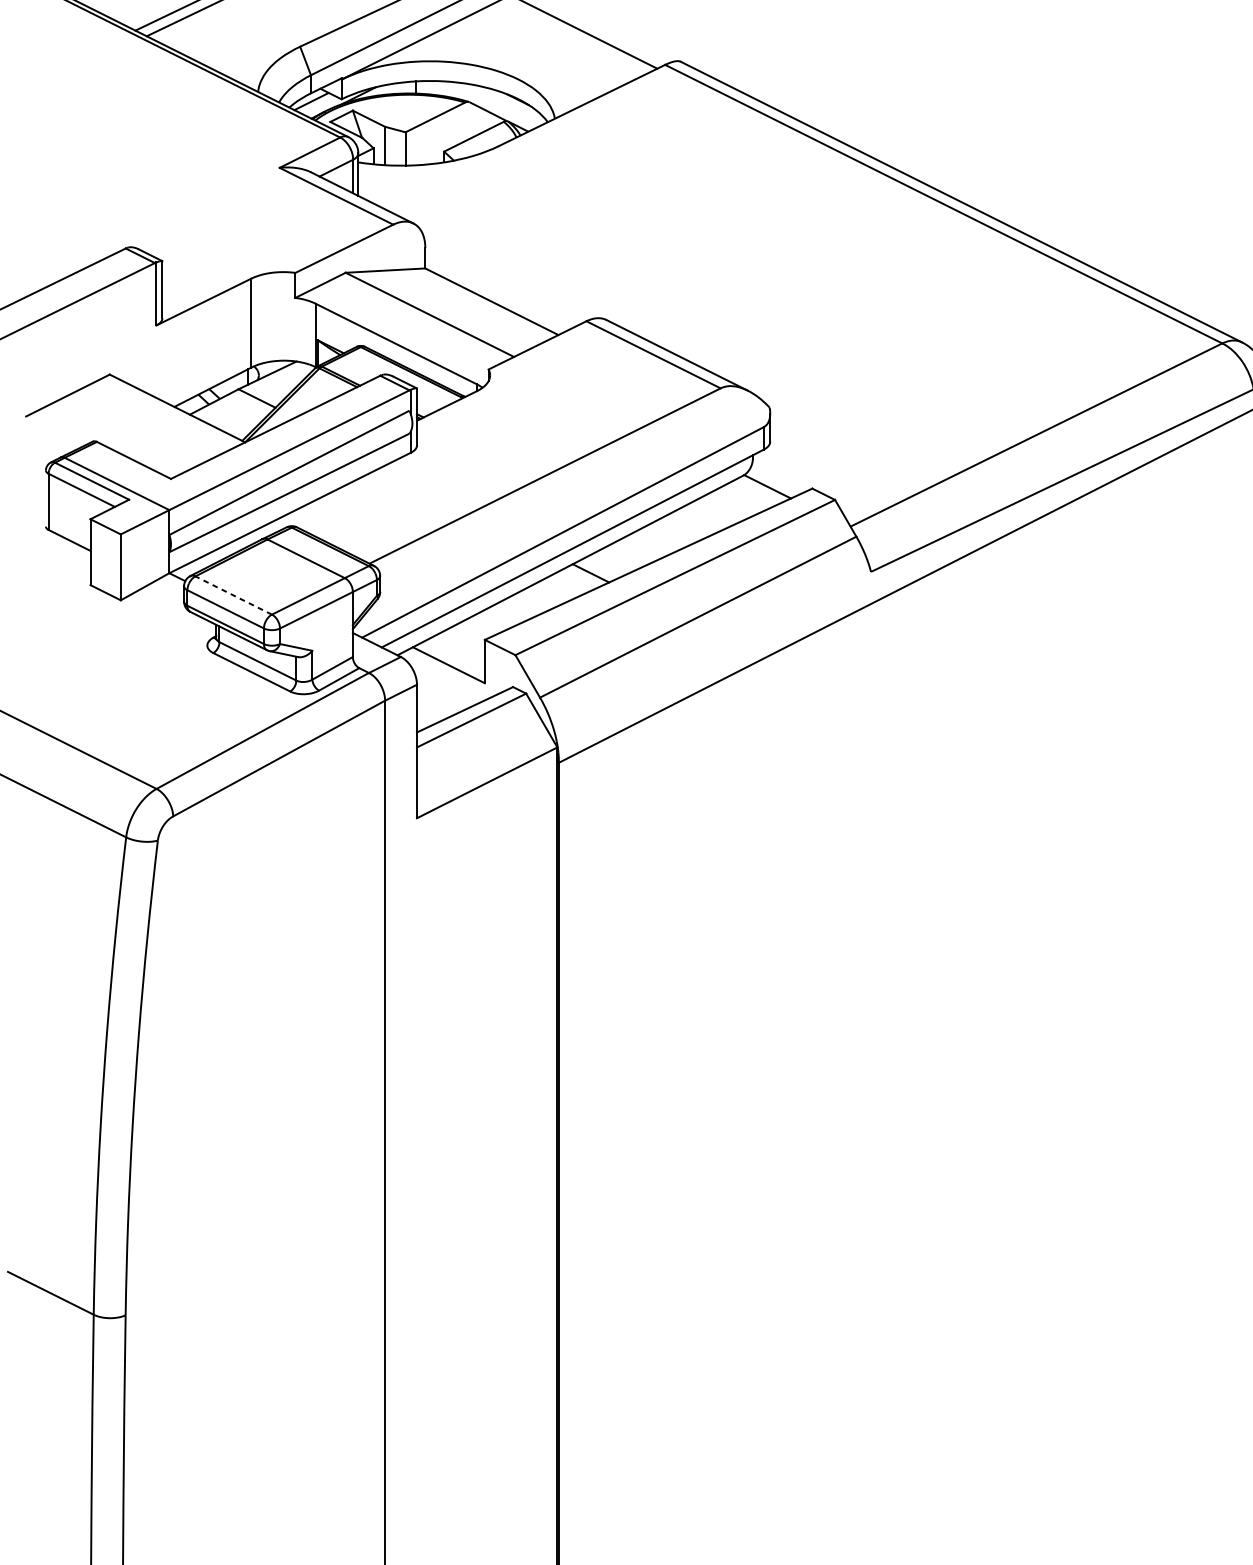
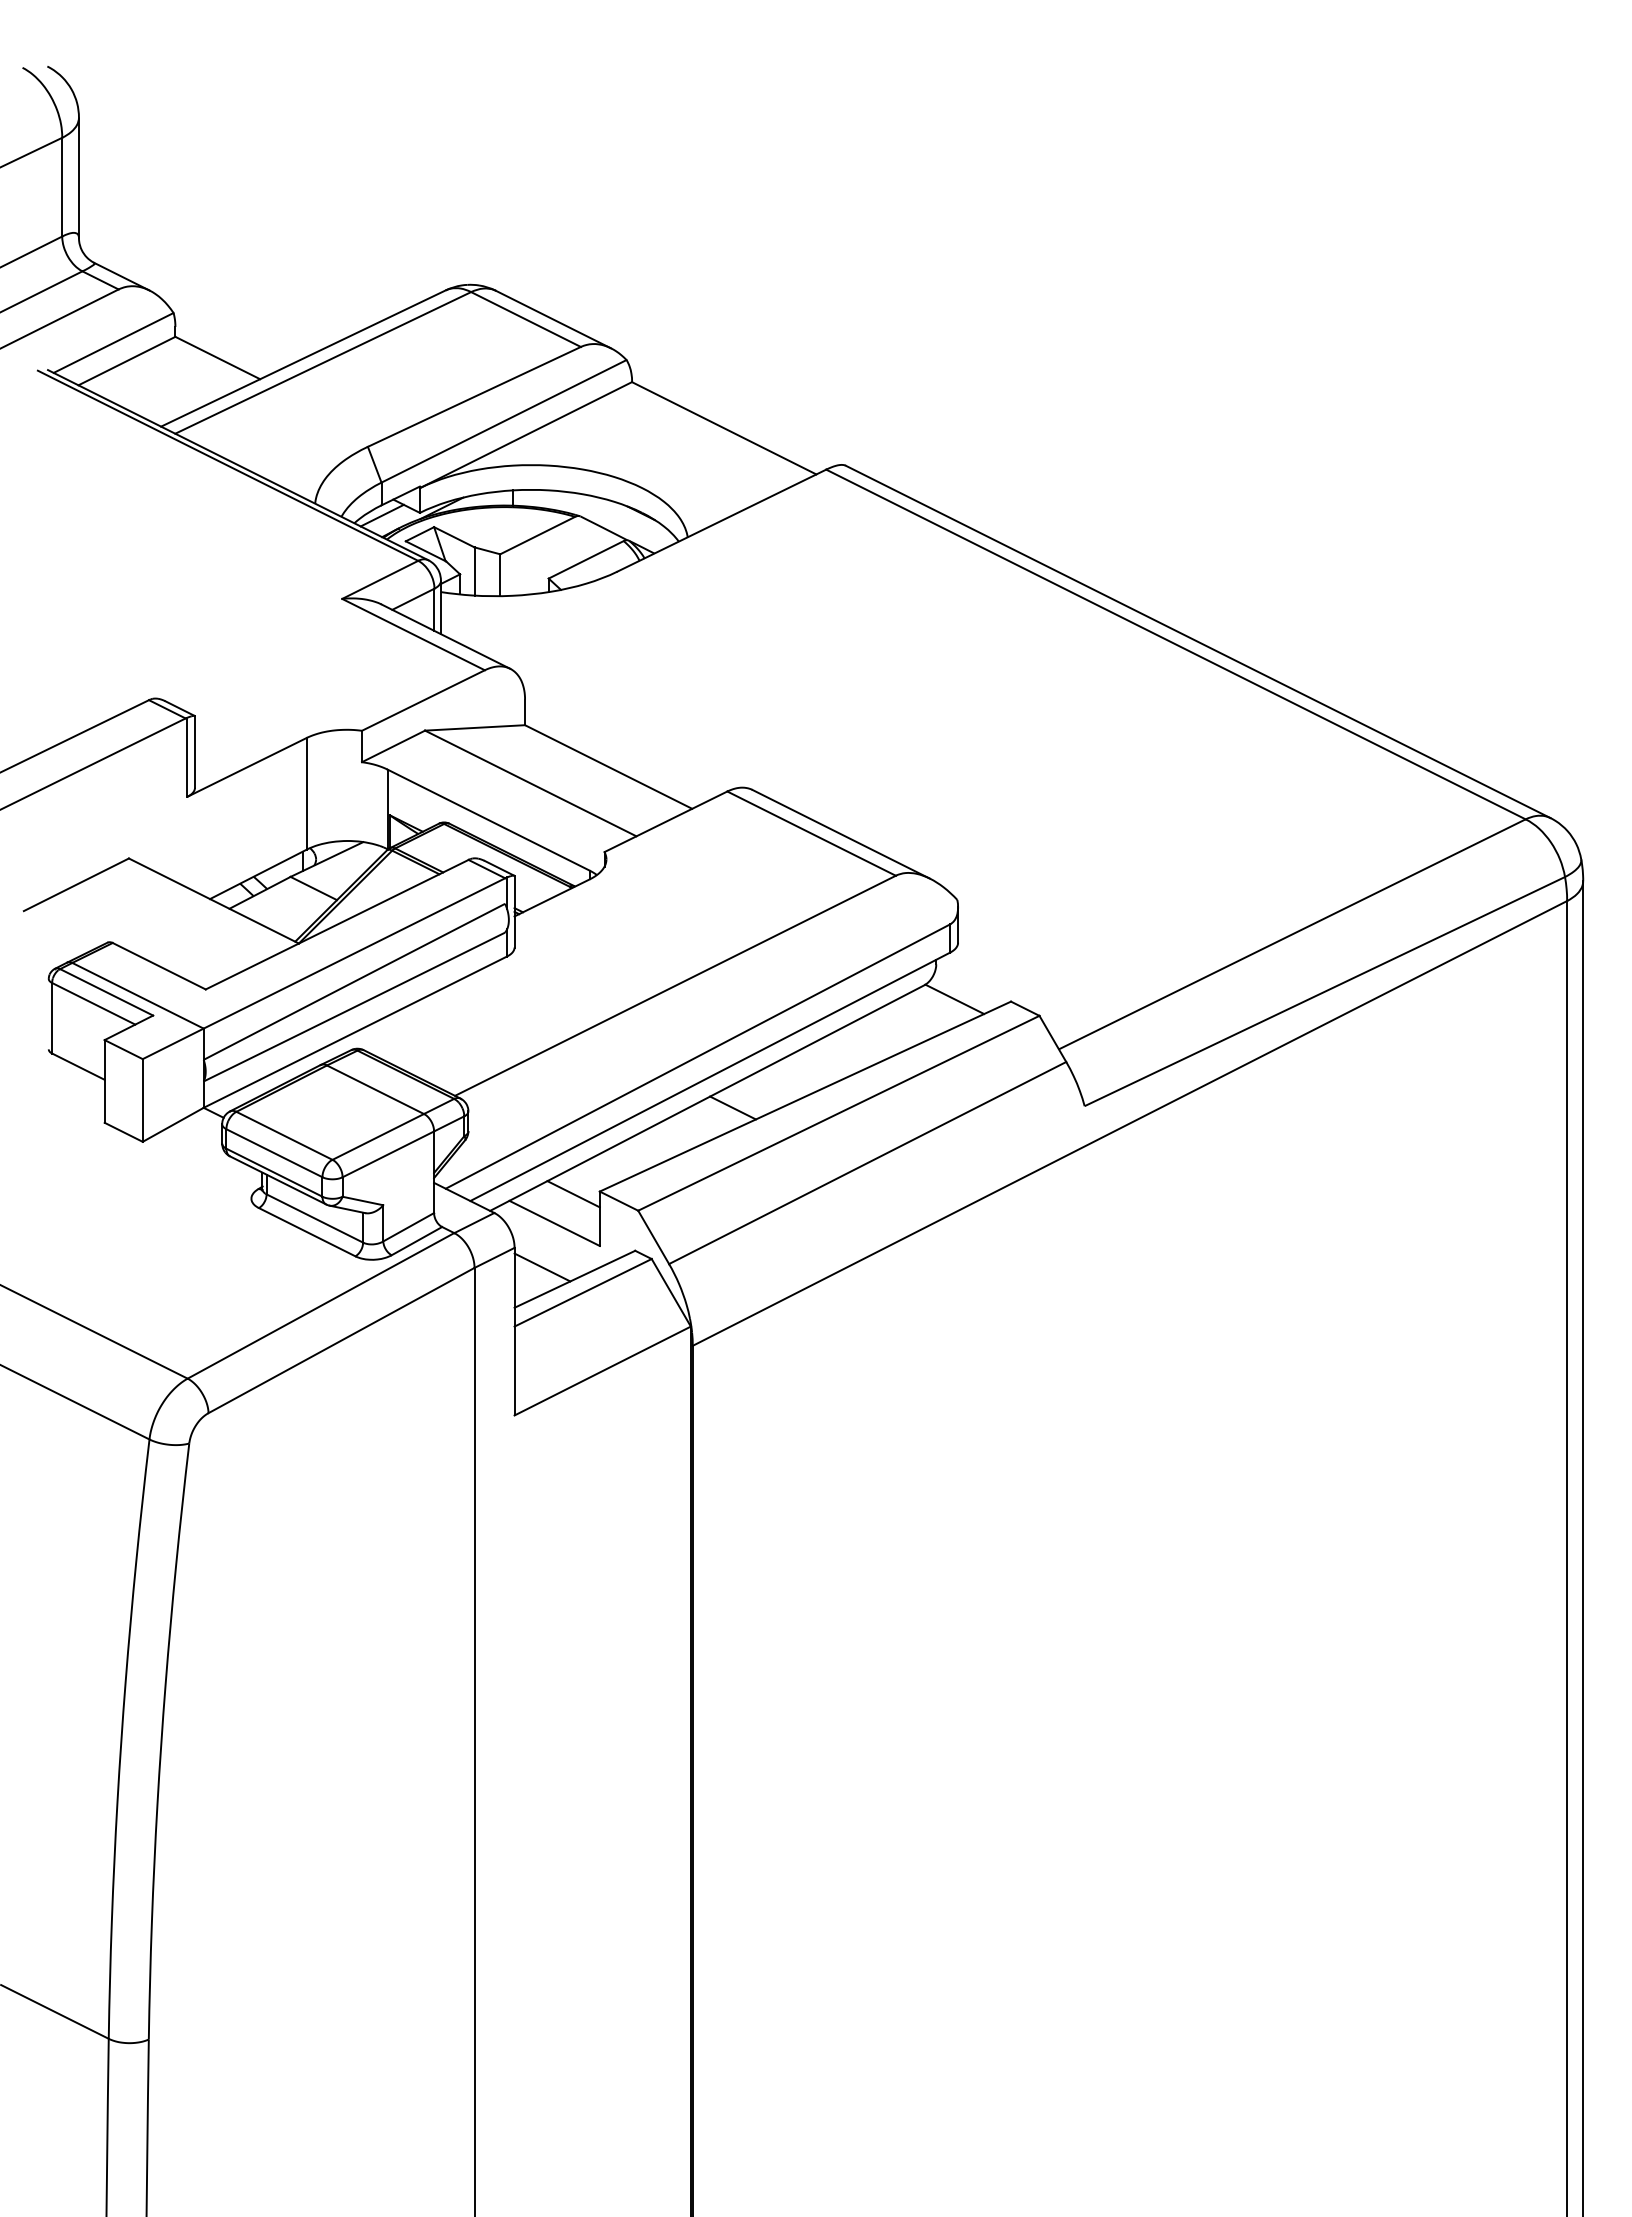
line: (233, 595) -> (284, 1135), dashed -> solid
line: (463, 642) -> (573, 1194), added
line: (439, 700) -> (542, 1267), added

